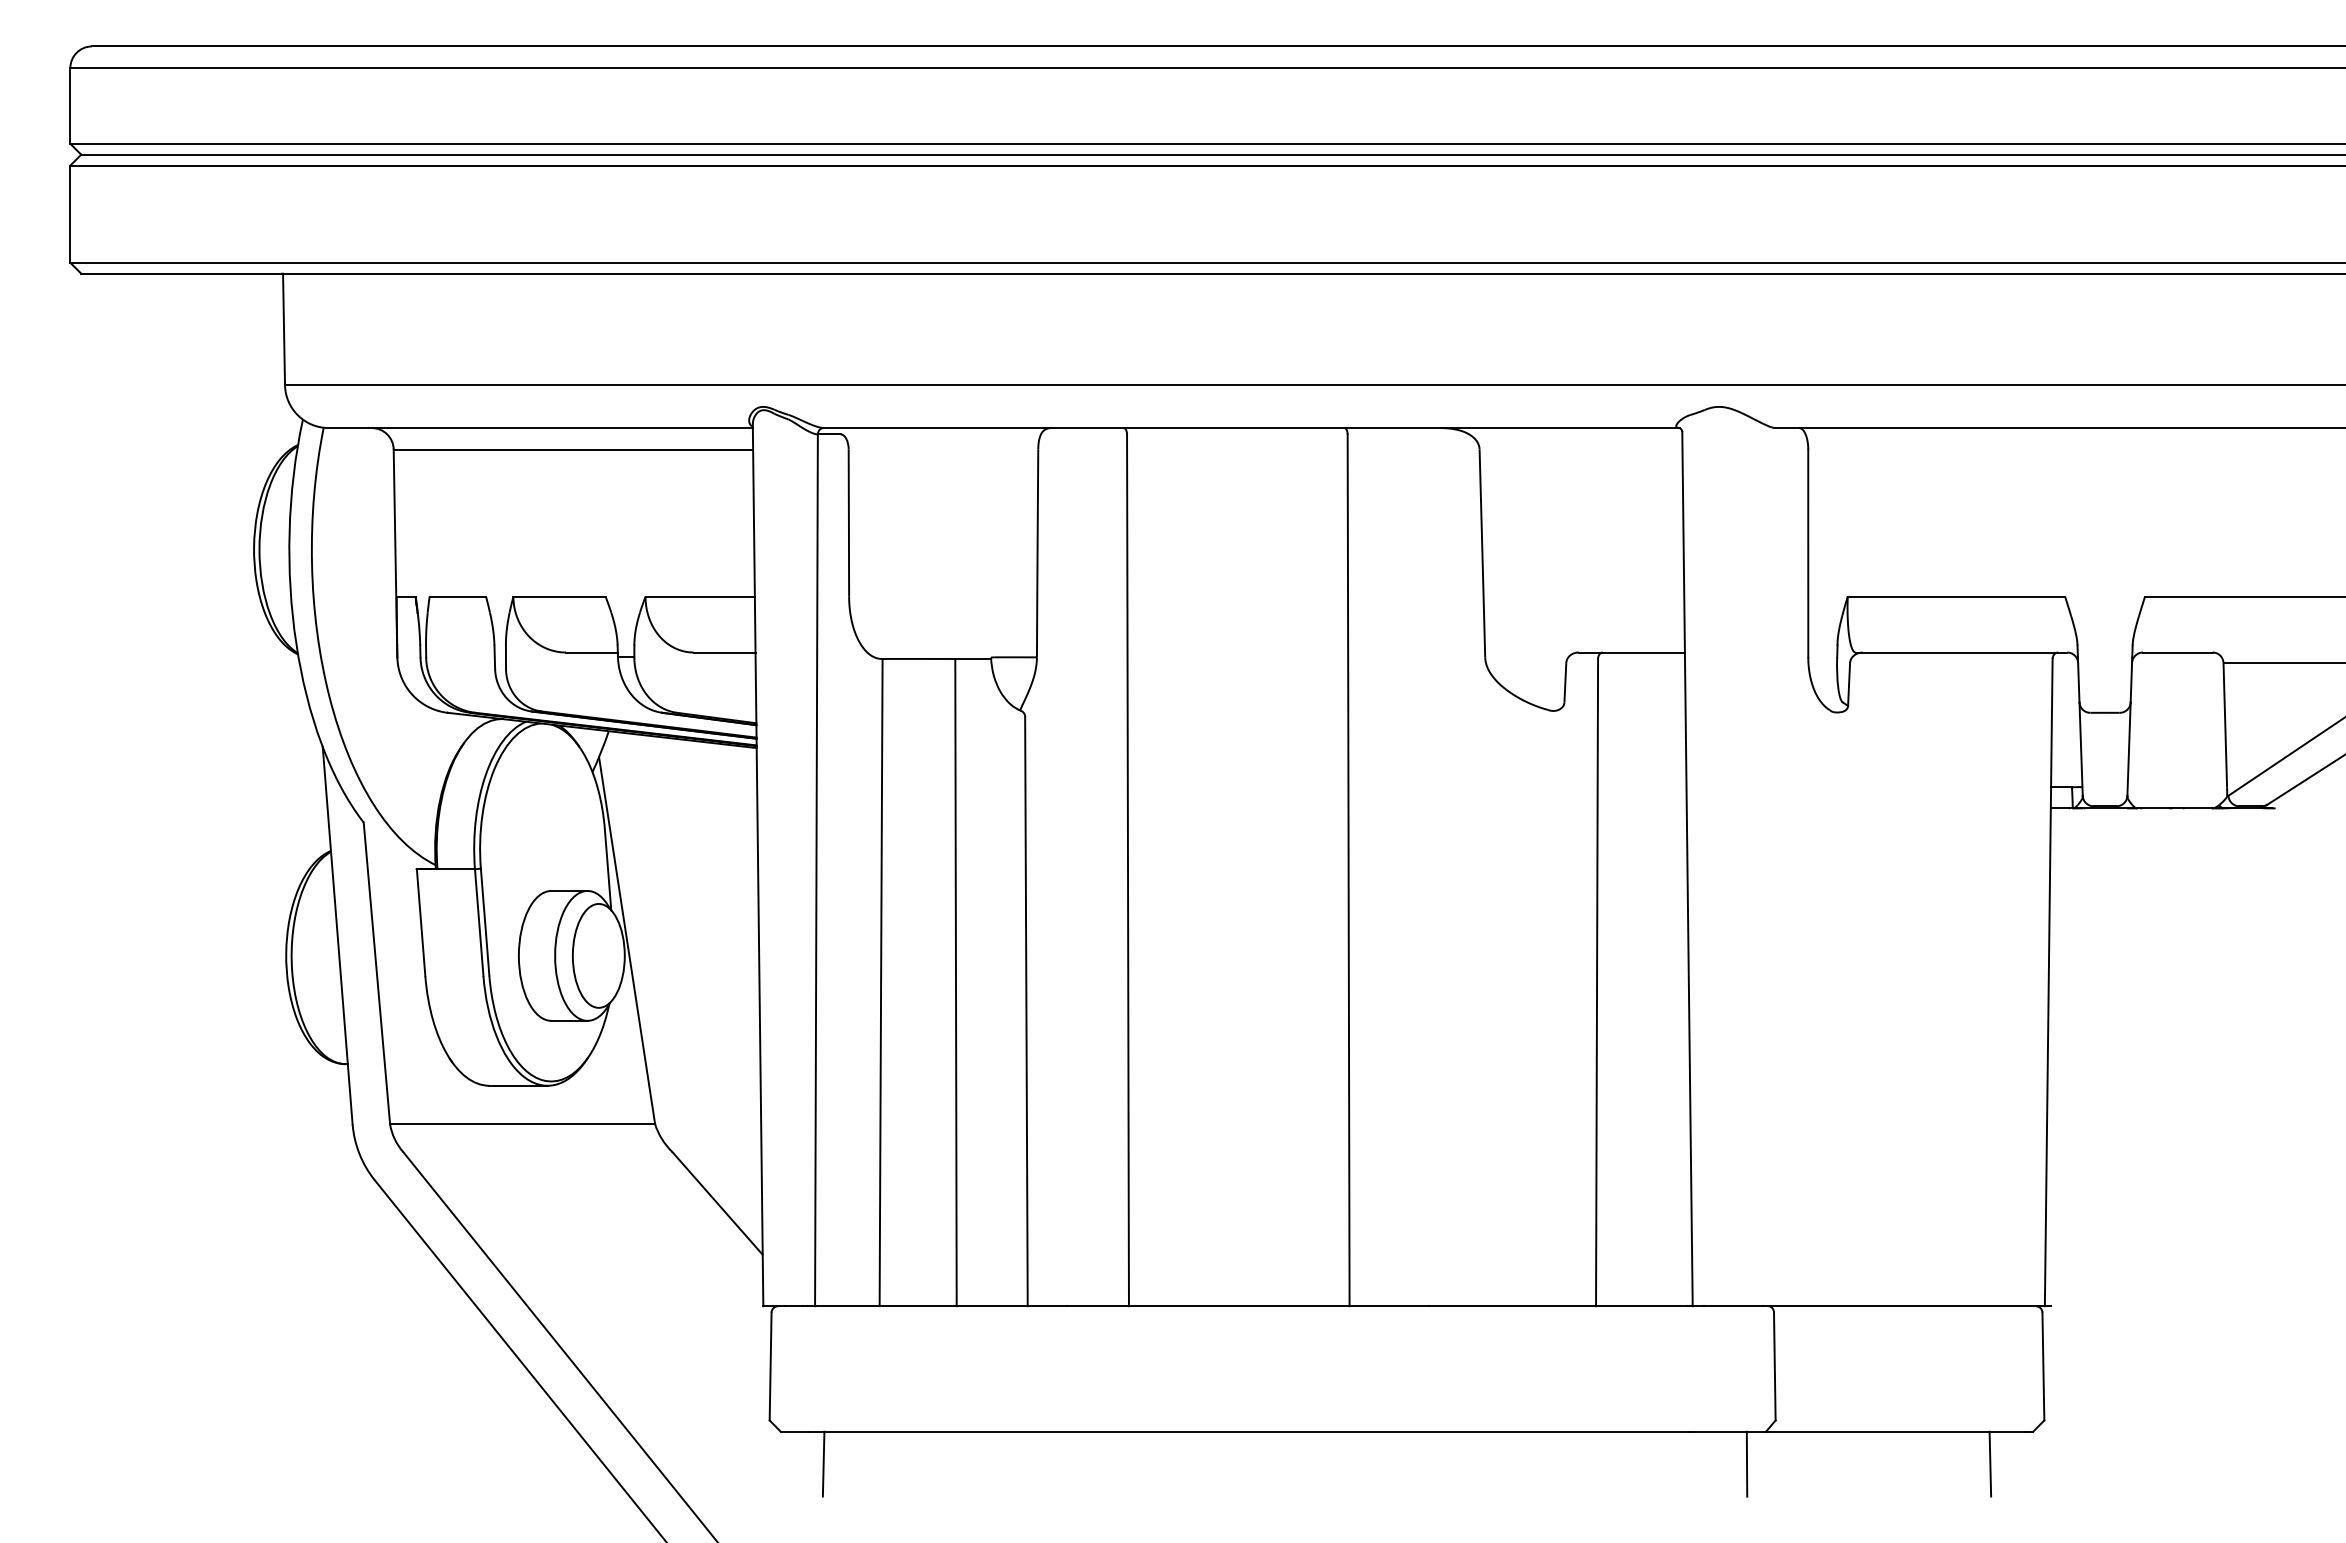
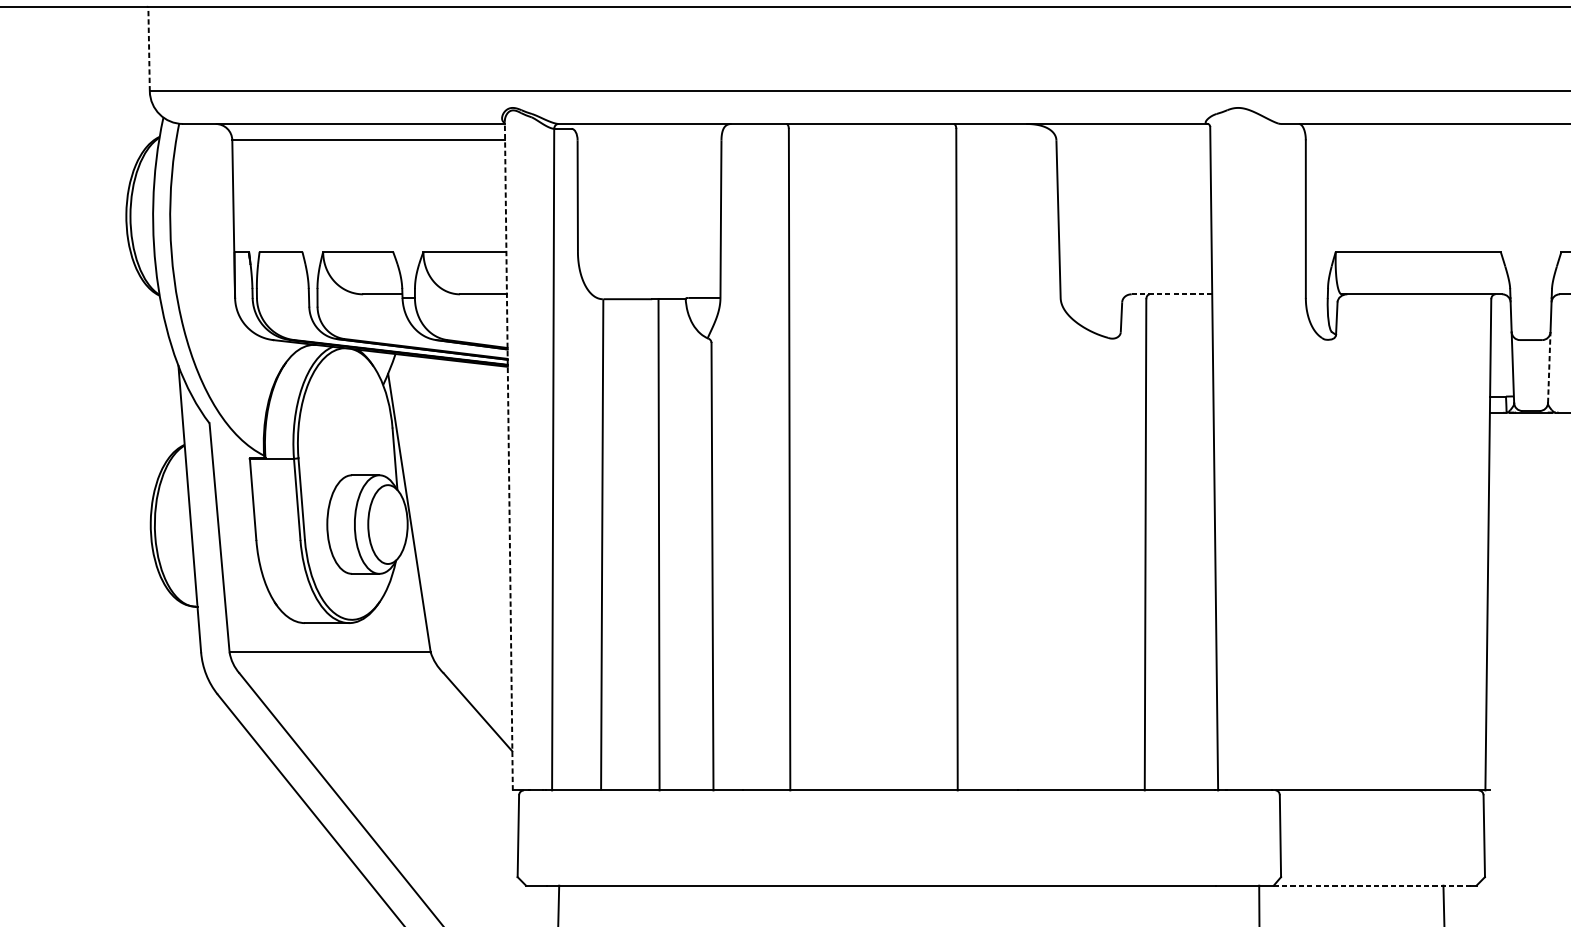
line: (284, 329) -> (149, 49), solid -> dashed
line: (1631, 652) -> (1171, 294), solid -> dashed
line: (2129, 749) -> (1549, 367), solid -> dashed
line: (758, 865) -> (509, 455), solid -> dashed
line: (1895, 1431) -> (1372, 885), solid -> dashed

